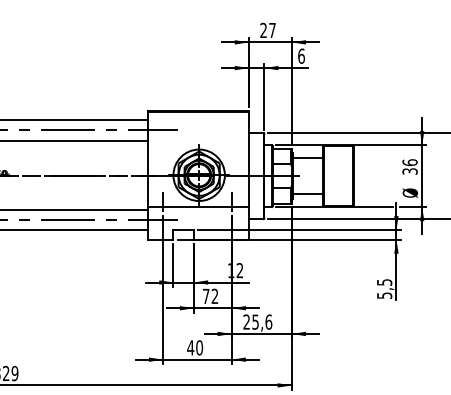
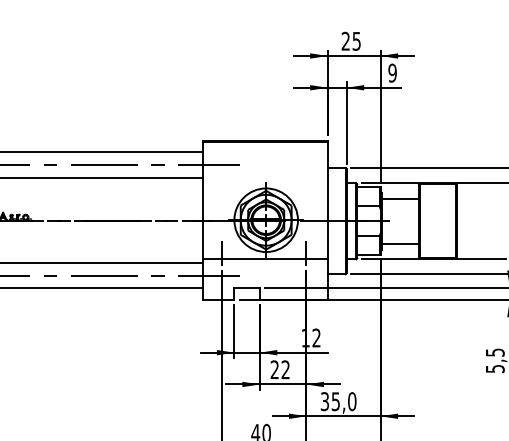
text: (272, 30) -> (356, 41), 27 -> 25
text: (301, 55) -> (392, 72), 6 -> 9
text: (205, 295) -> (273, 368), 72 -> 22
text: (257, 321) -> (338, 400), 25,6 -> 35,0

